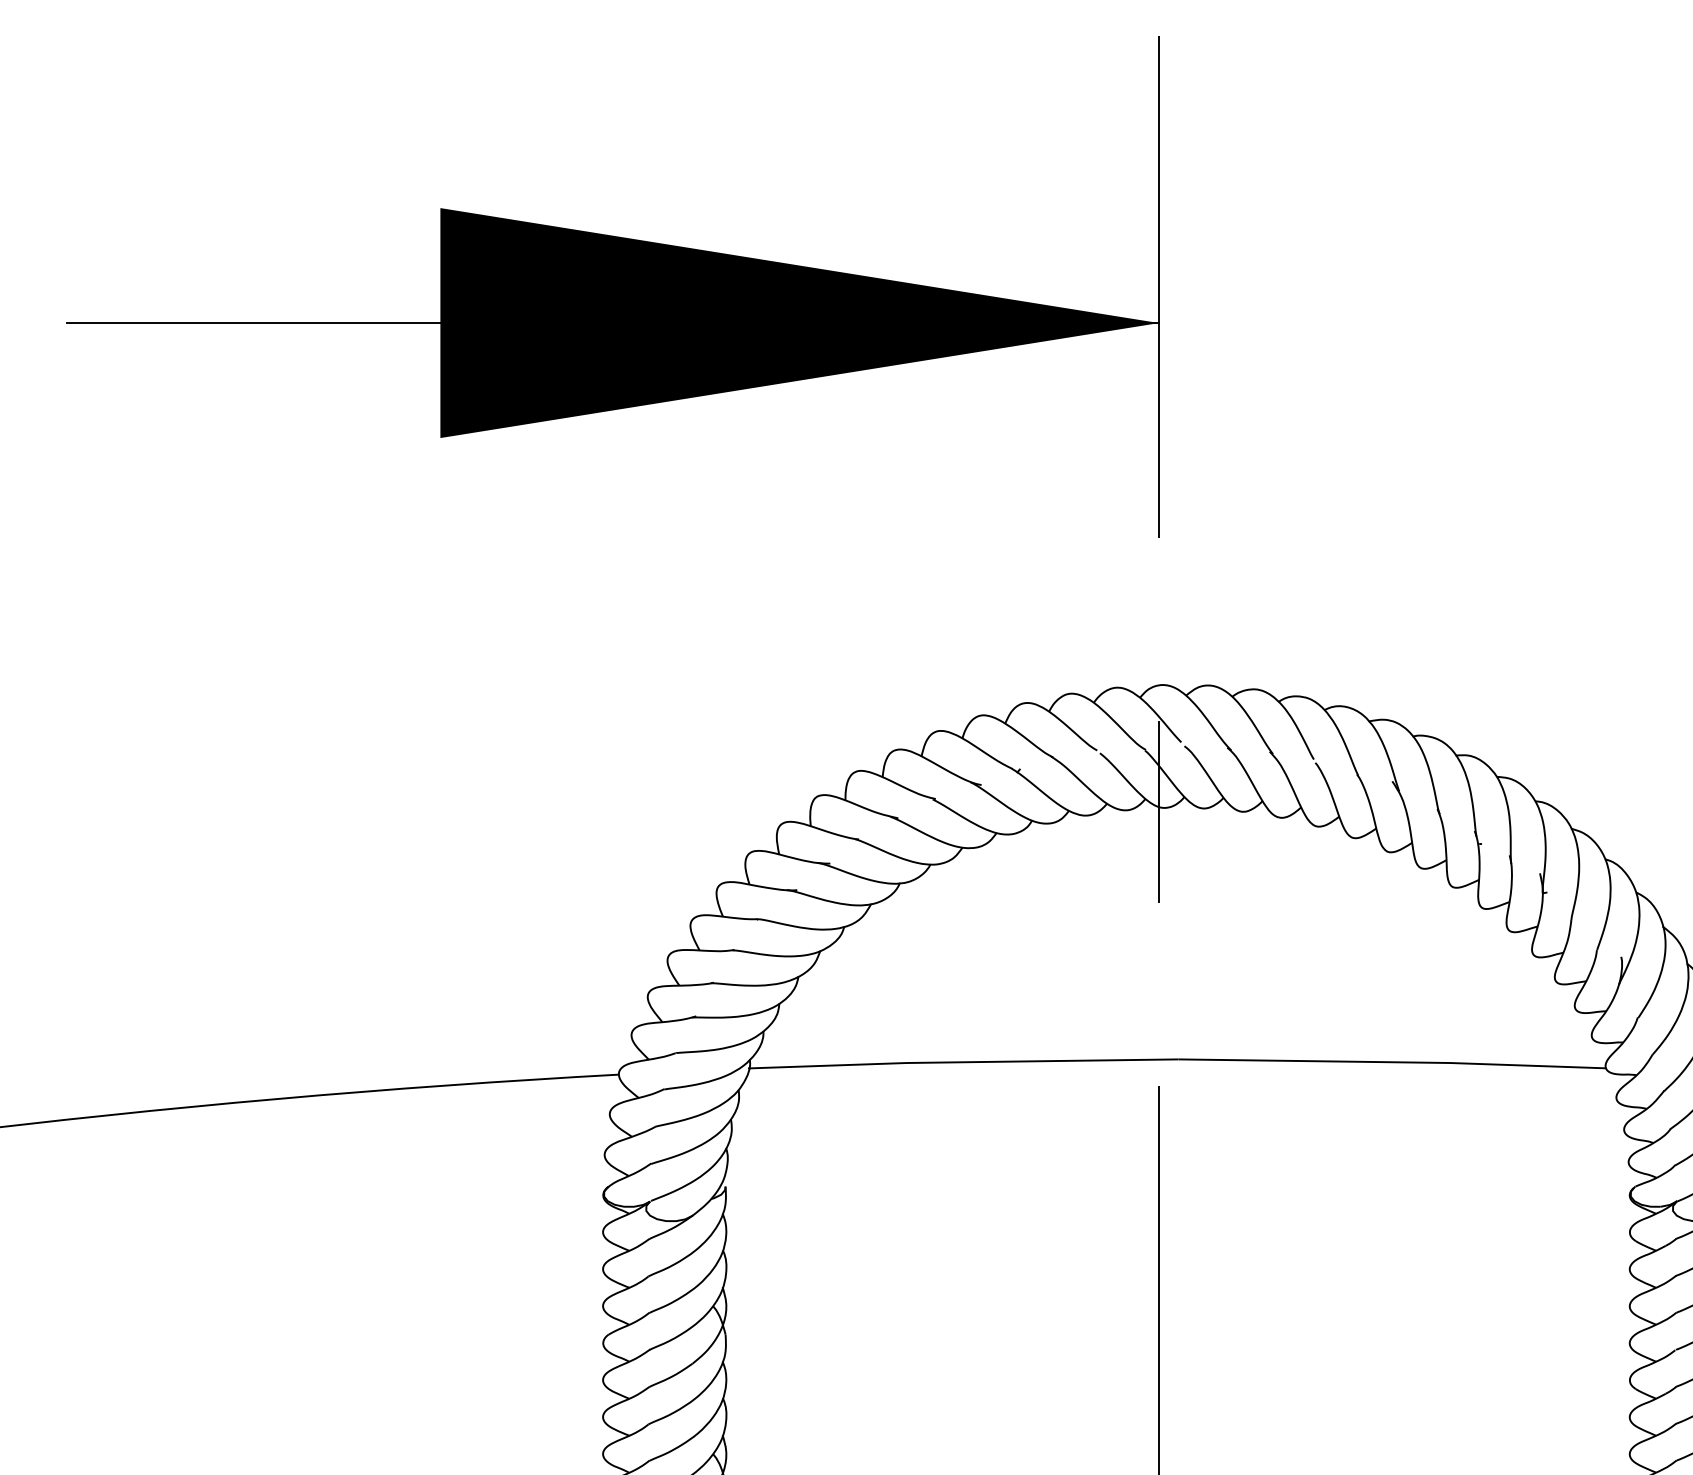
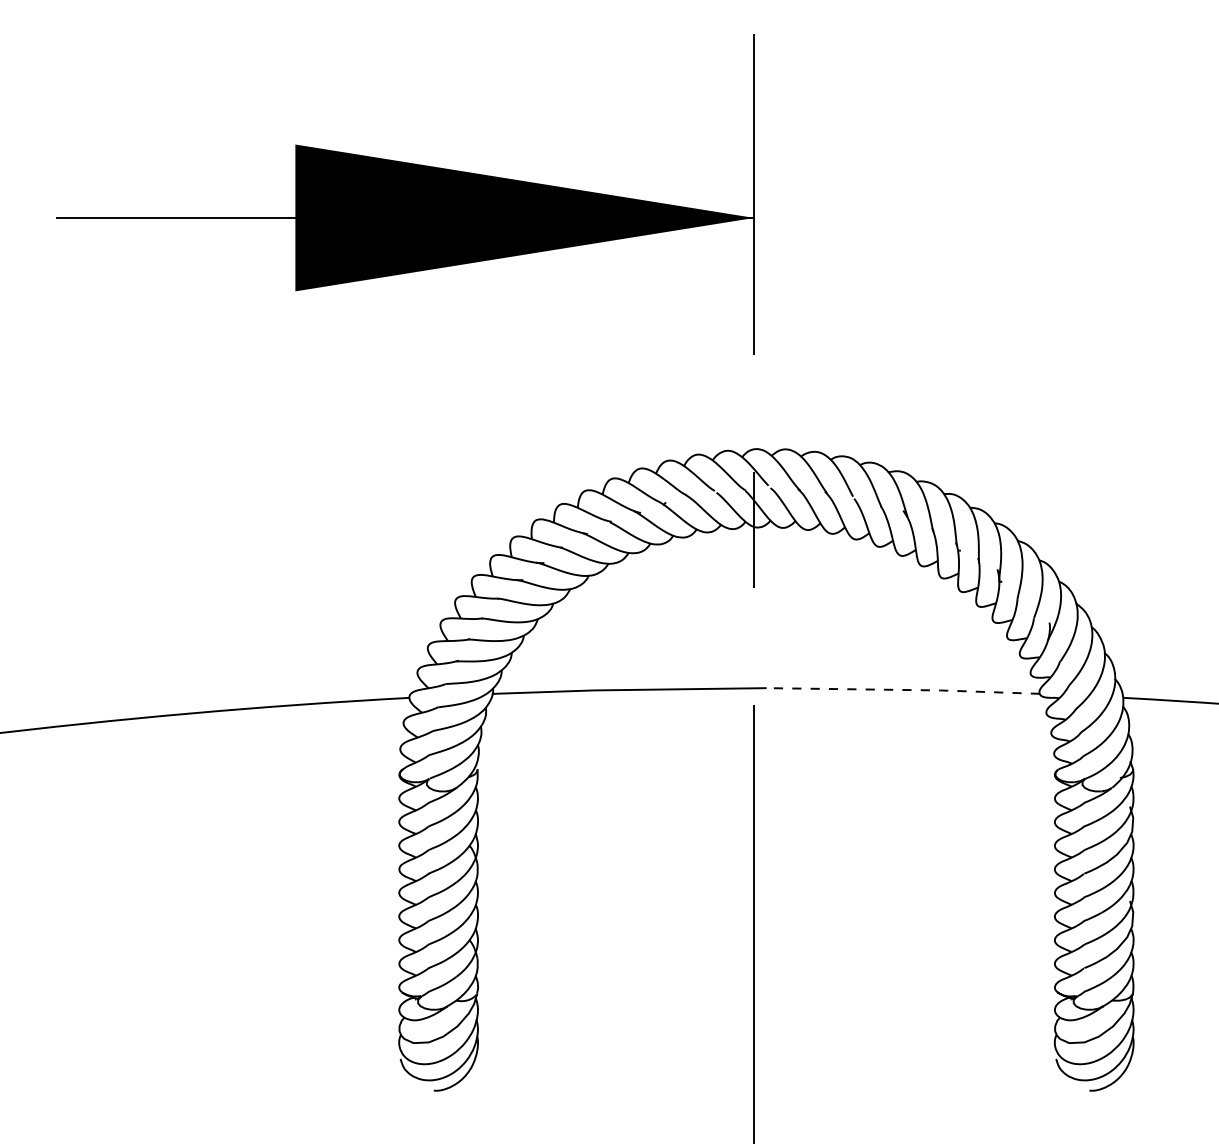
line: (1392, 1061) -> (903, 689), solid -> dashed

